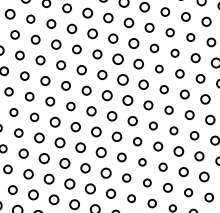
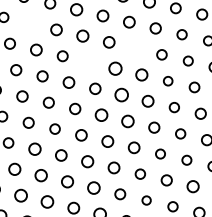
circle: (51, 23) -> (30, 22), removed
circle: (133, 43) -> (135, 48), removed
circle: (97, 54) -> (89, 62), removed

